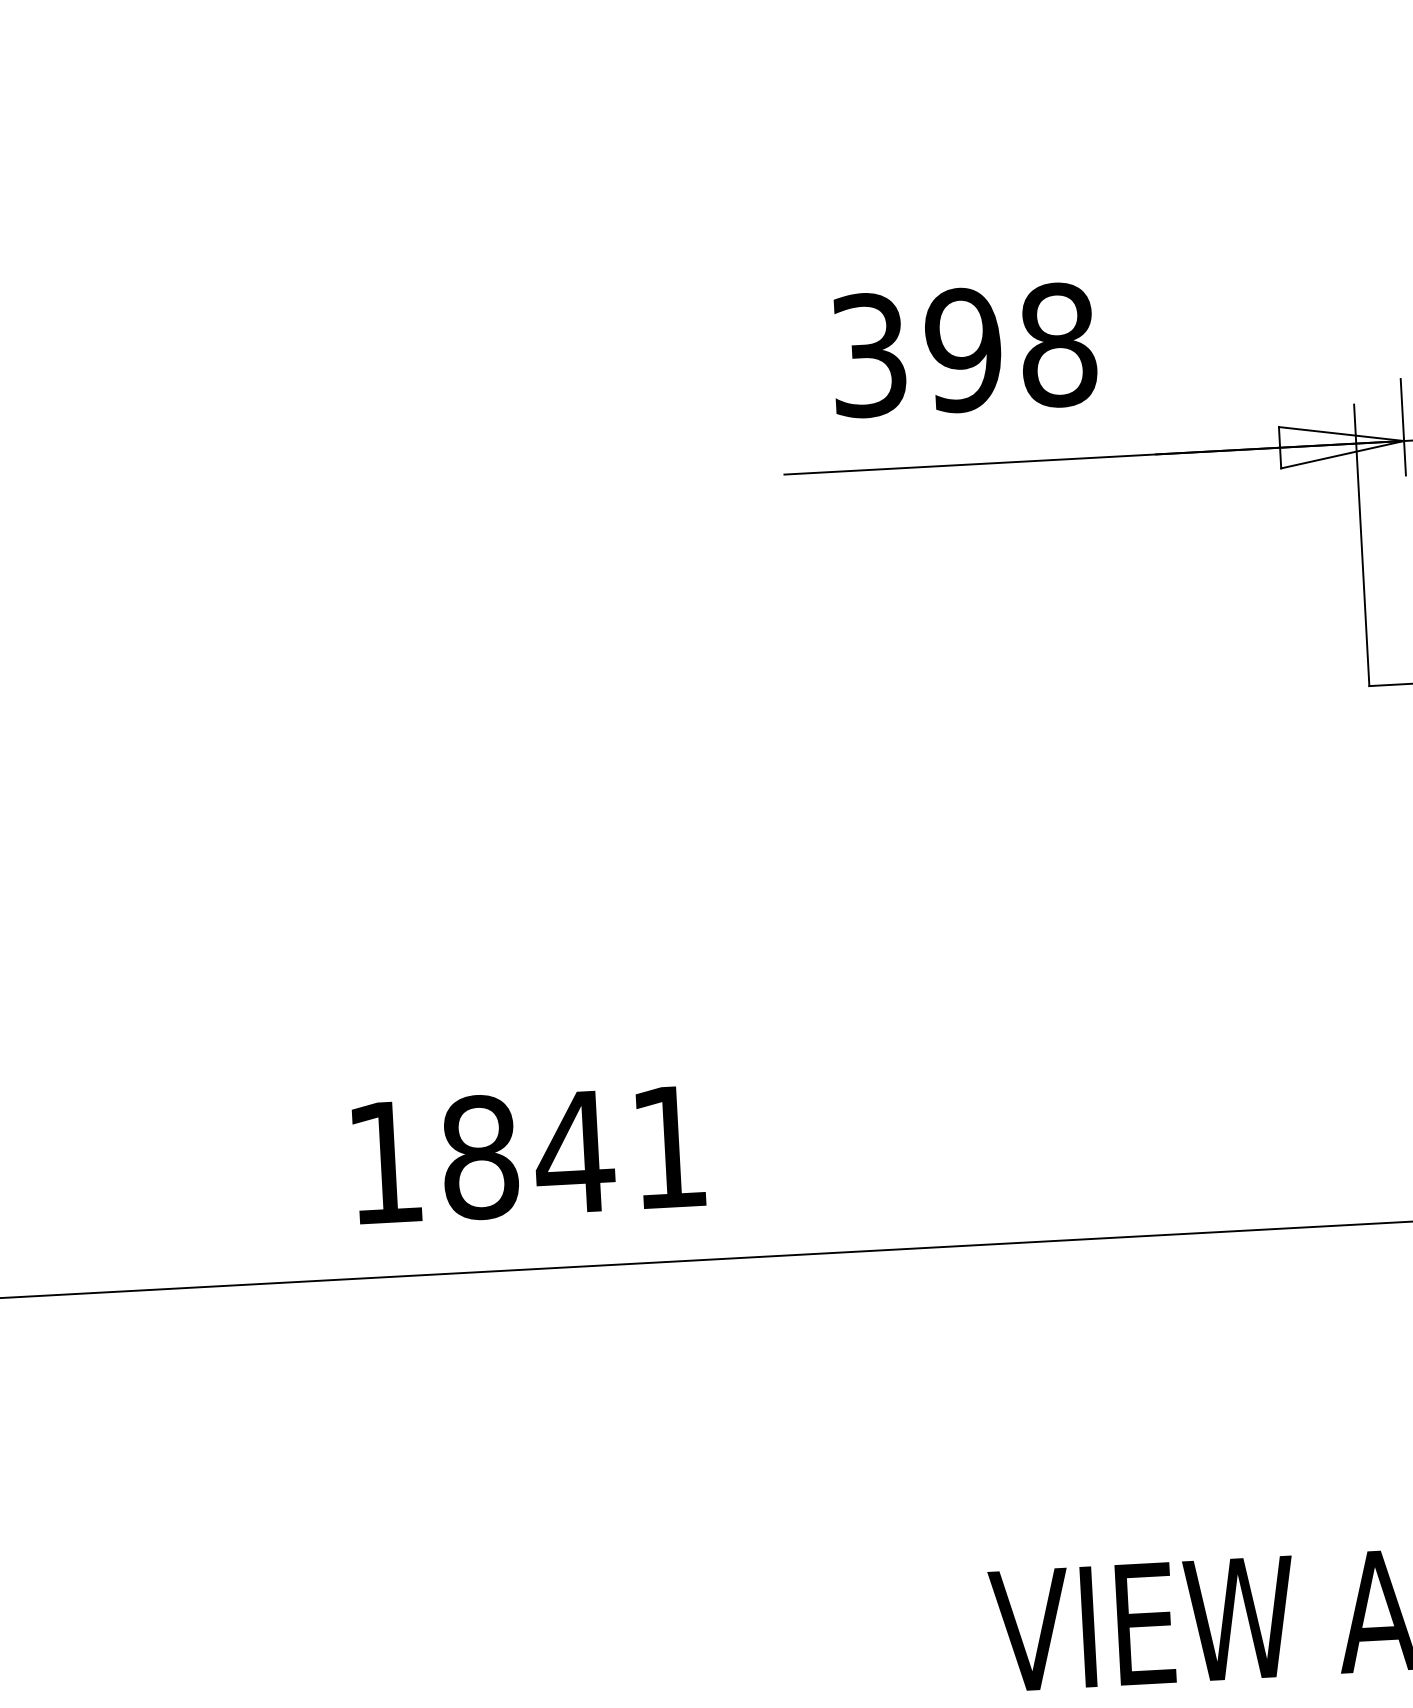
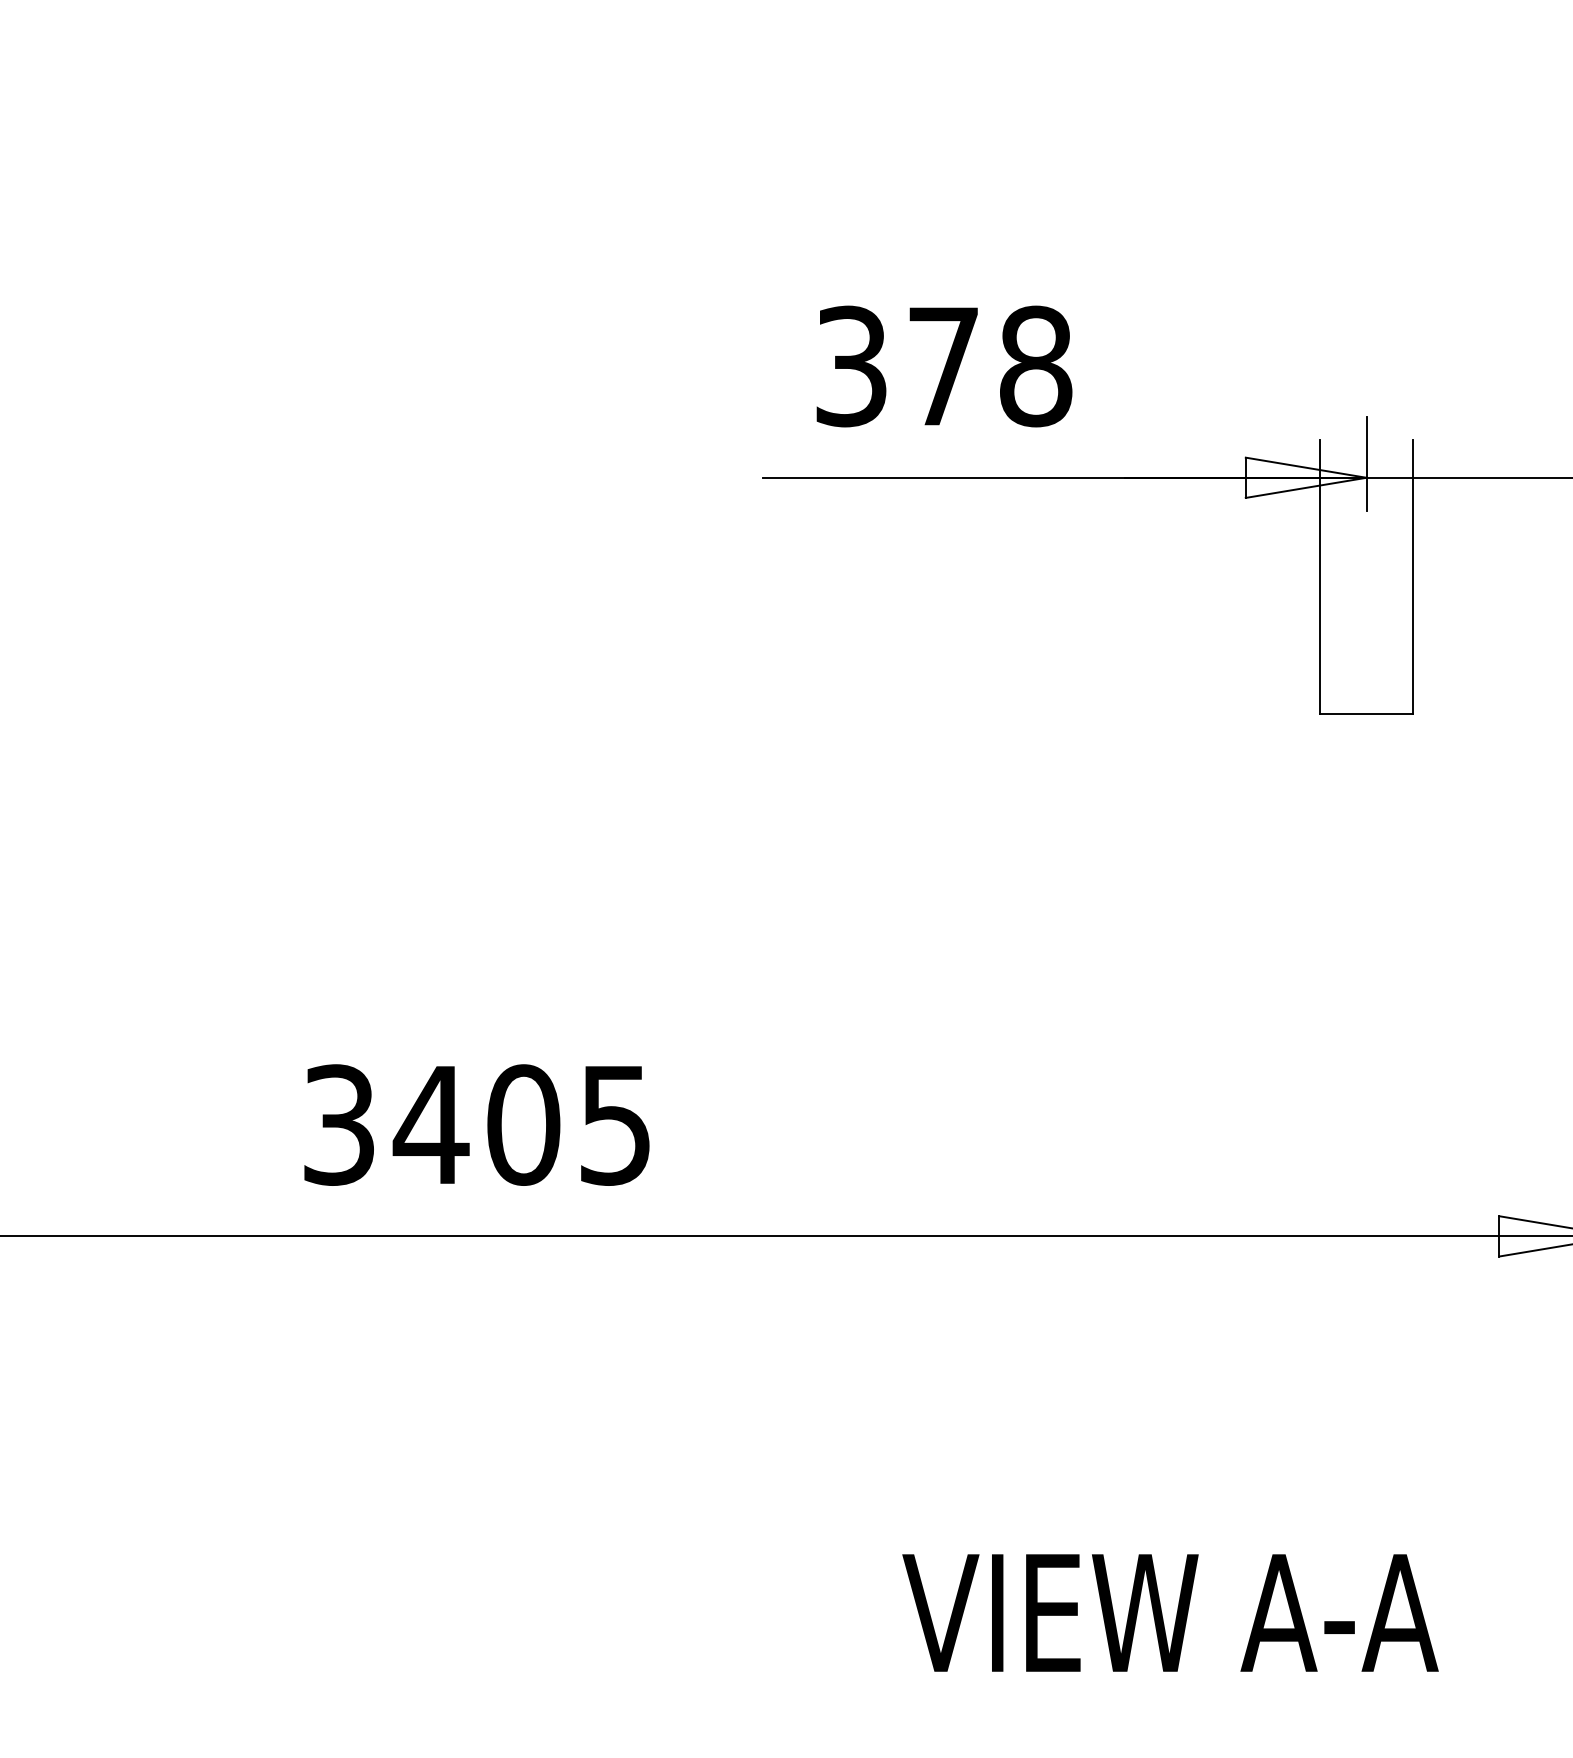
text: (963, 350) -> (943, 366), 398 -> 378
text: (526, 1154) -> (476, 1124), 1841 -> 3405

